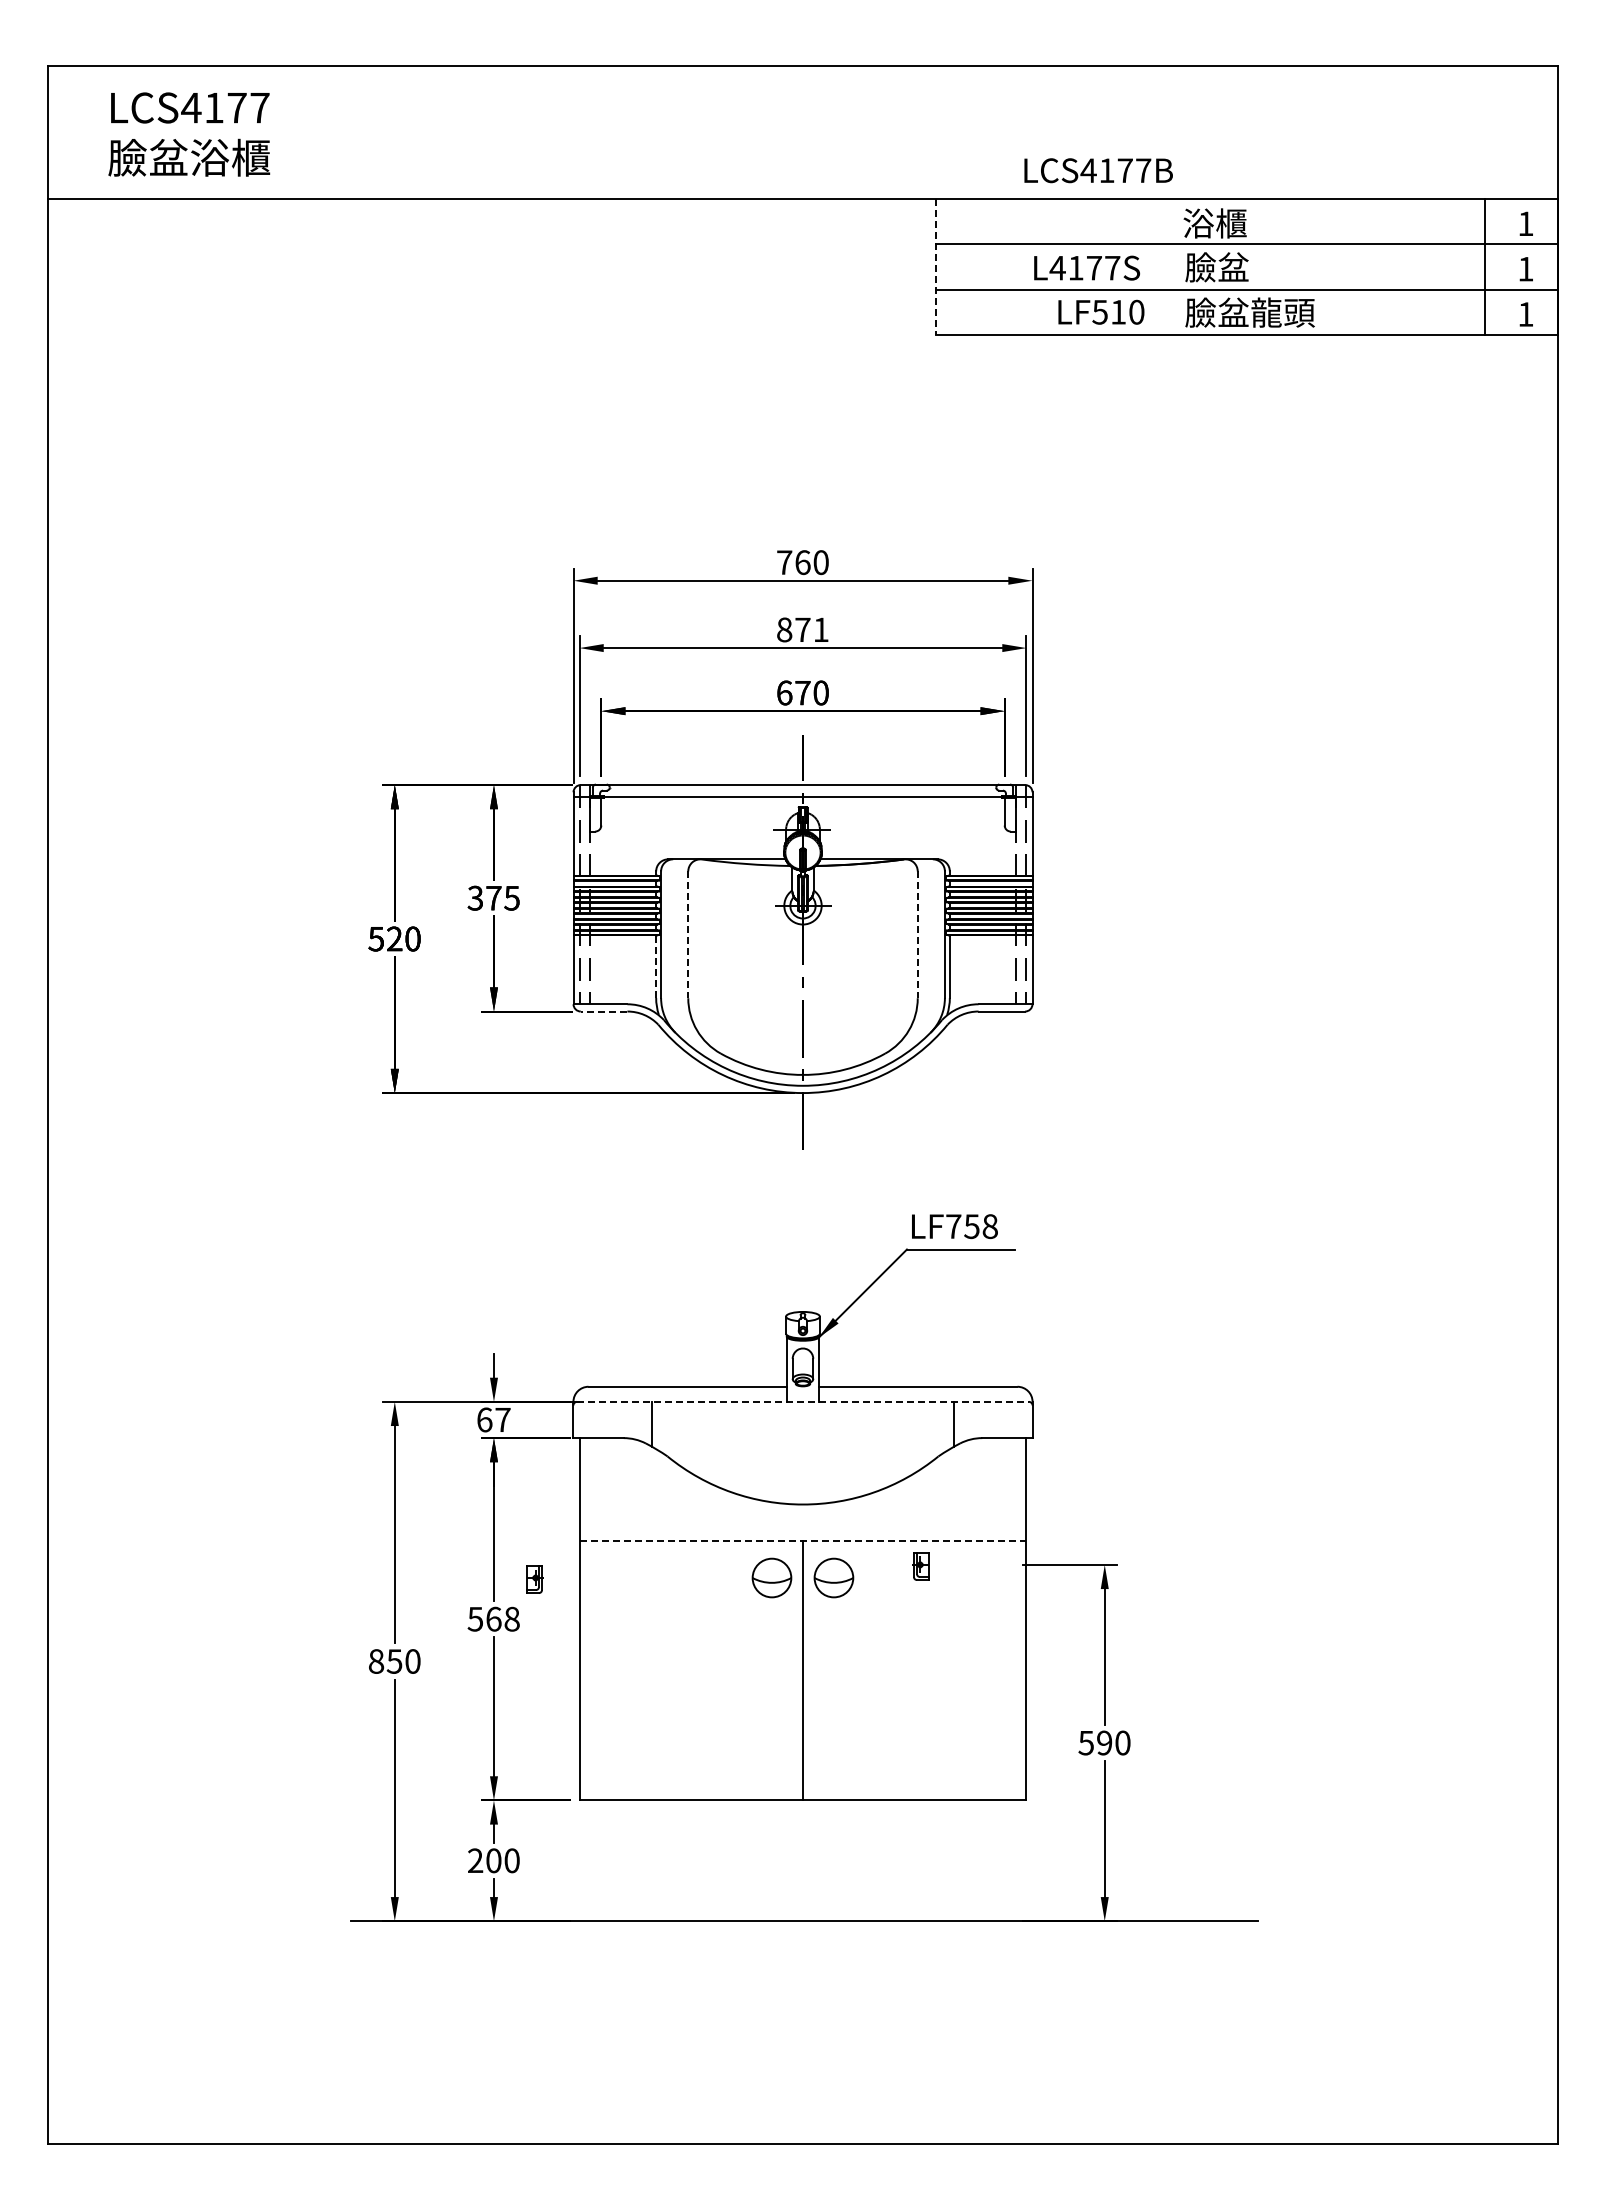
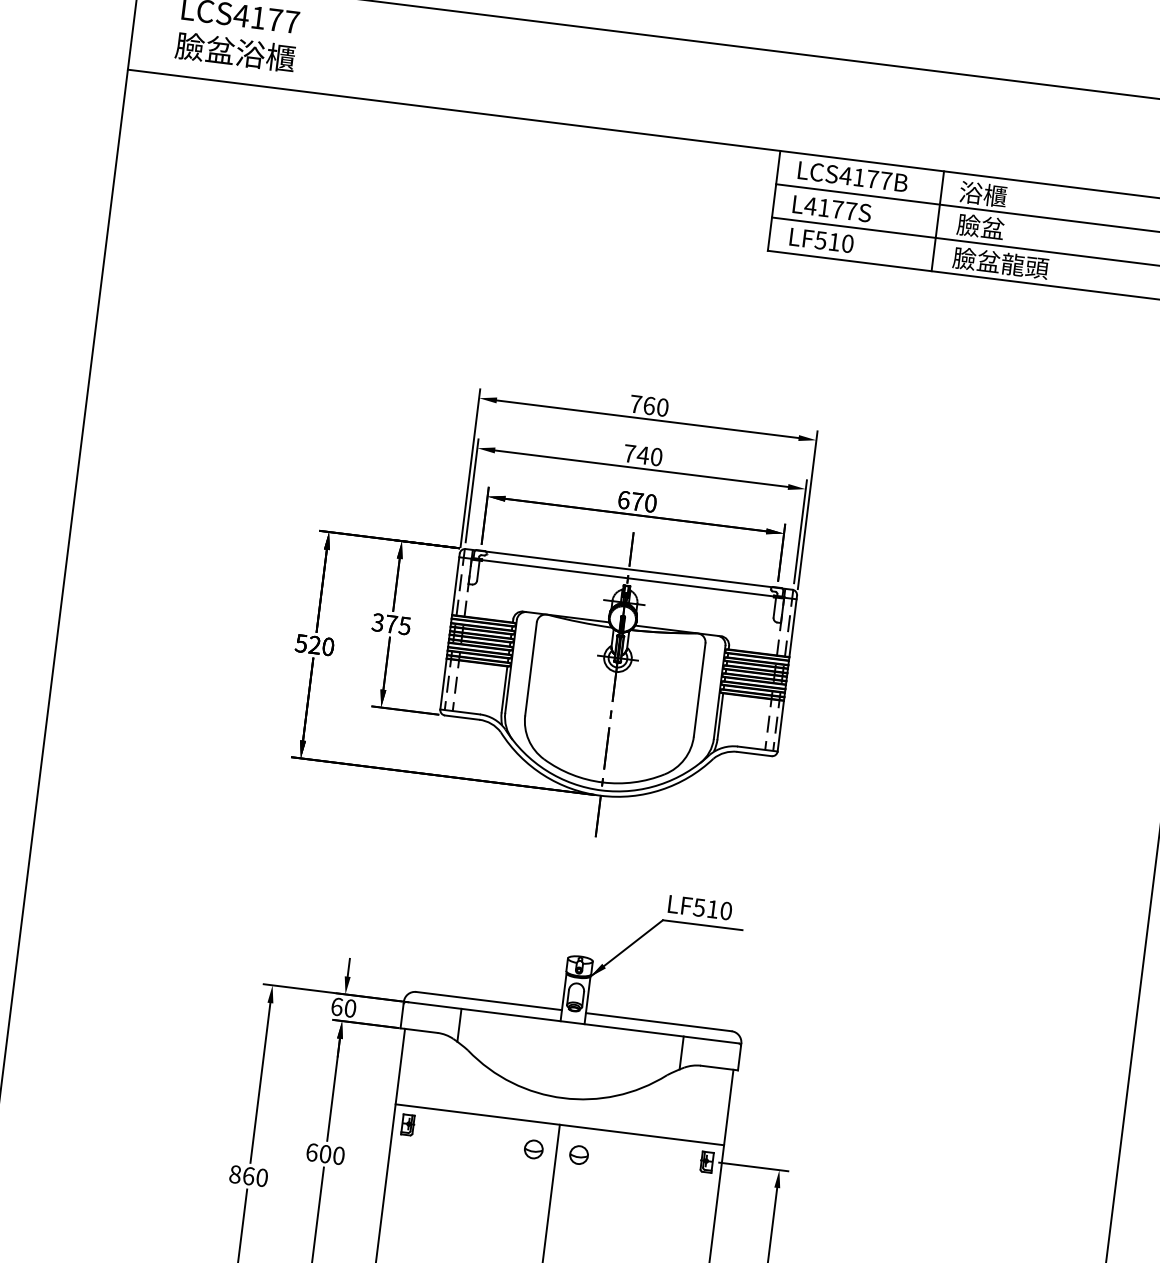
text: (1098, 170) -> (852, 176), moved
line: (935, 267) -> (773, 201), dashed -> solid
text: (1086, 267) -> (831, 208), moved
line: (1158, 267) -> (937, 221), added
text: (1101, 311) -> (821, 239), moved
text: (802, 629) -> (642, 455), 871 -> 740
line: (688, 935) -> (531, 669), dashed -> solid
line: (917, 935) -> (699, 690), dashed -> solid
line: (656, 967) -> (504, 690), dashed -> solid
line: (603, 1011) -> (461, 717), dashed -> solid
text: (971, 1226) -> (712, 909), LF758 -> LF510
line: (803, 1401) -> (572, 1022), dashed -> solid
text: (502, 1419) -> (350, 1008), 67 -> 60
line: (803, 1540) -> (560, 1124), dashed -> solid
part: (920, 1566) -> (706, 1162), moved
part: (772, 1578) -> (534, 1149), size x0.62
part: (833, 1578) -> (578, 1155), size x0.62
part: (534, 1579) -> (407, 1125), moved
text: (493, 1618) -> (325, 1153), 568 -> 600
text: (394, 1661) -> (248, 1176), 850 -> 860

